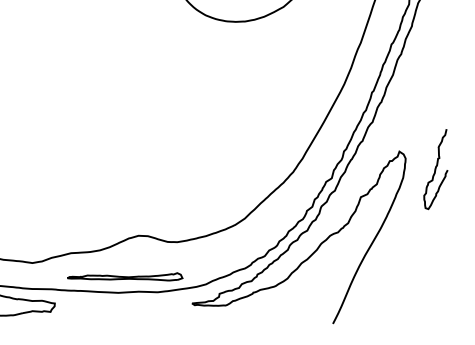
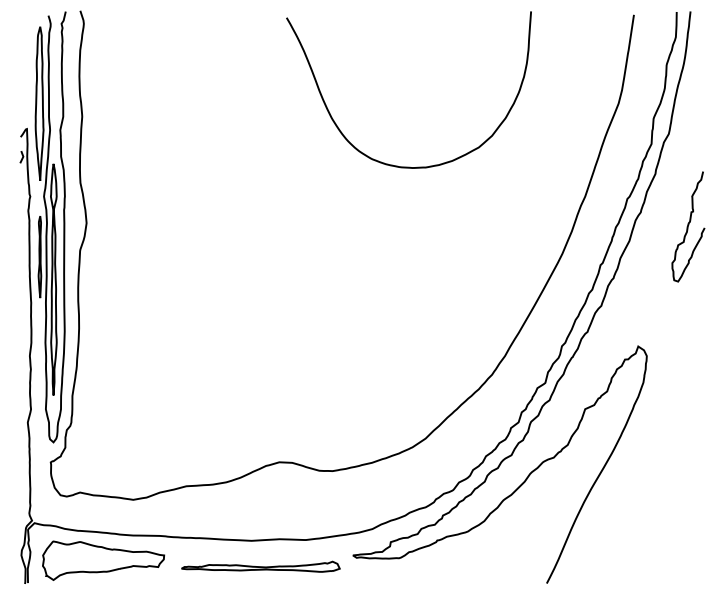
curve: (435, 169) -> (688, 226), moved
part: (124, 276) -> (260, 566), moved

